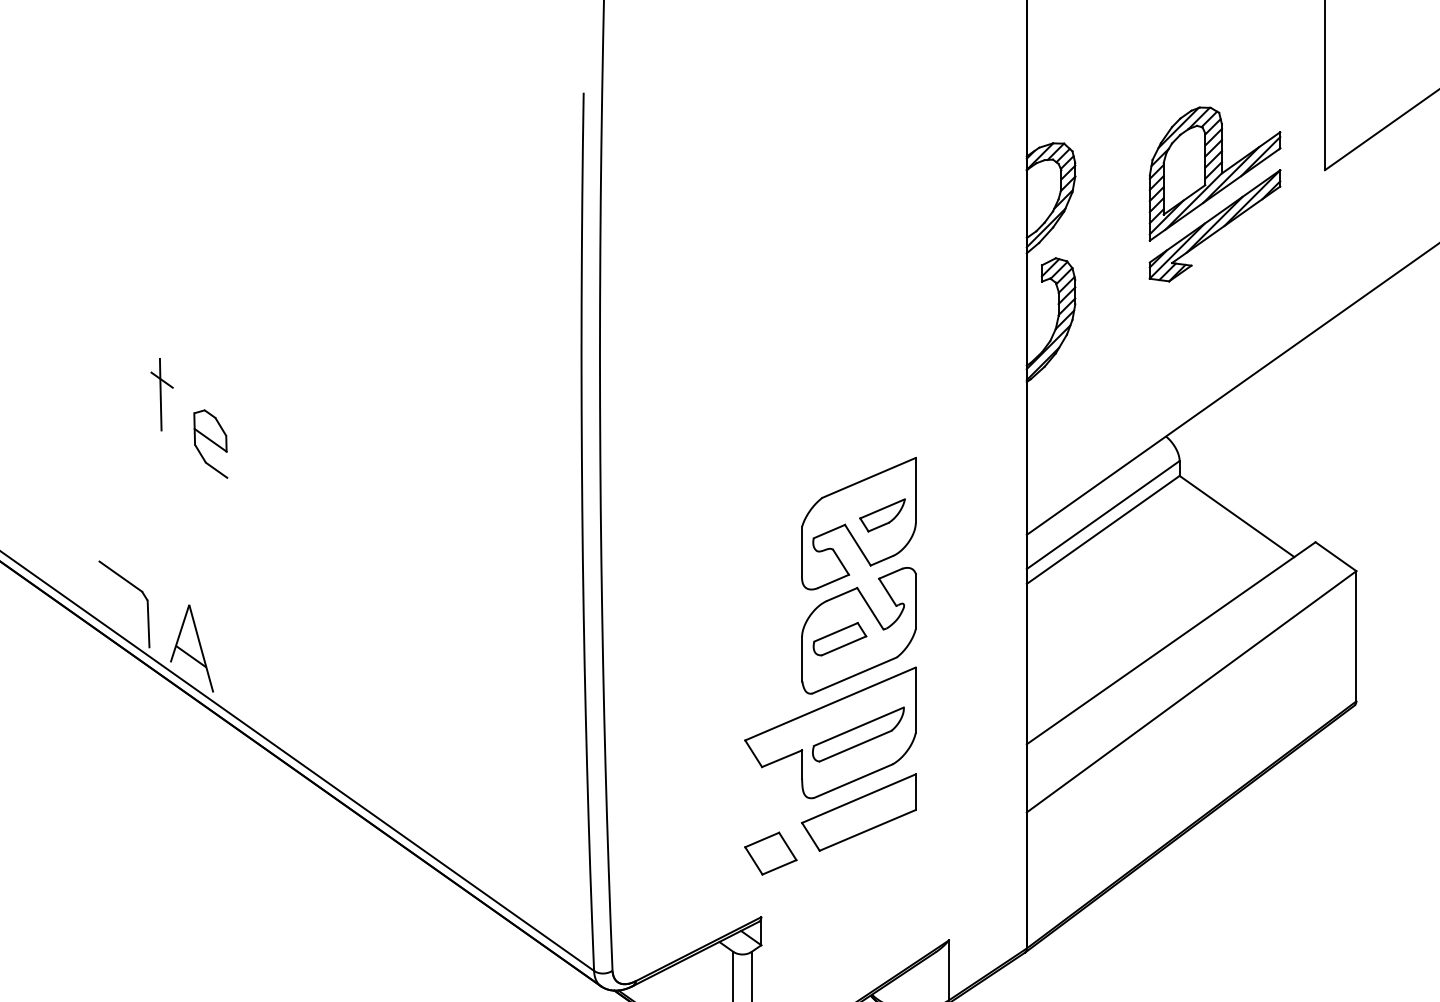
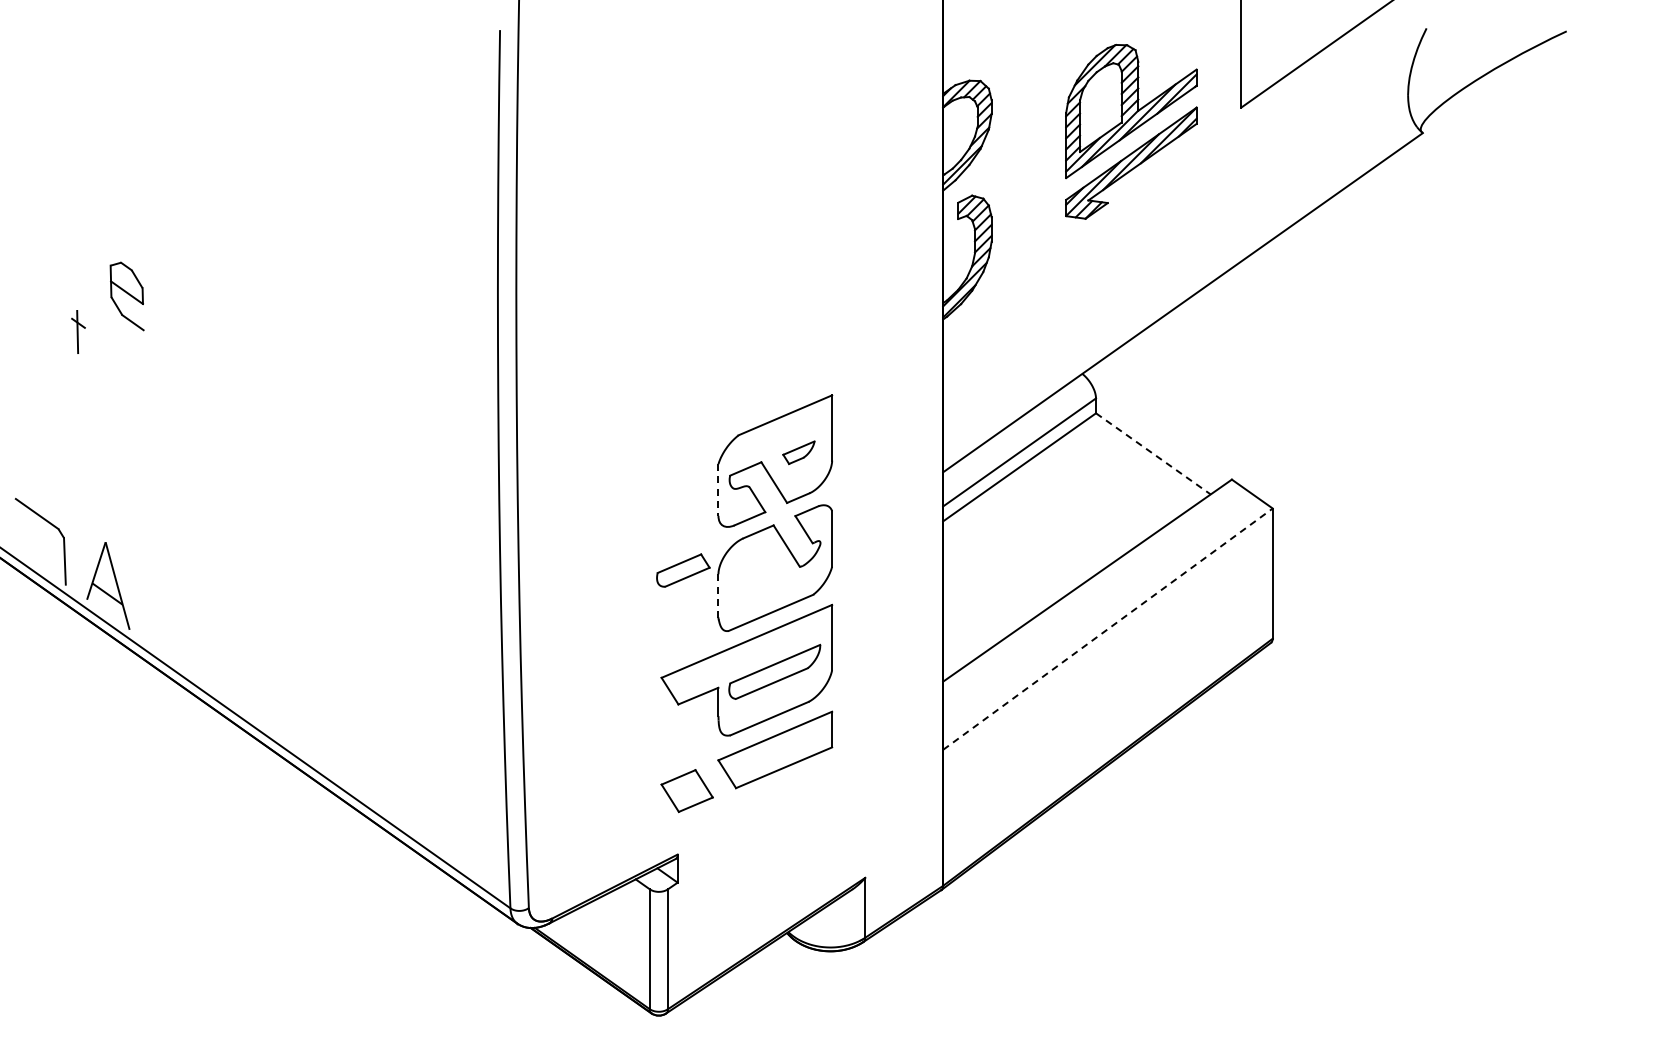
part: (162, 394) -> (78, 331), size x0.6
part: (210, 444) -> (126, 296), moved
part: (882, 515) -> (798, 452), size x0.7
line: (1237, 517) -> (1153, 454), solid -> dashed
line: (802, 552) -> (718, 489), solid -> dashed
part: (840, 639) -> (683, 570), moved
line: (802, 659) -> (718, 596), solid -> dashed
line: (1192, 691) -> (1108, 628), solid -> dashed

